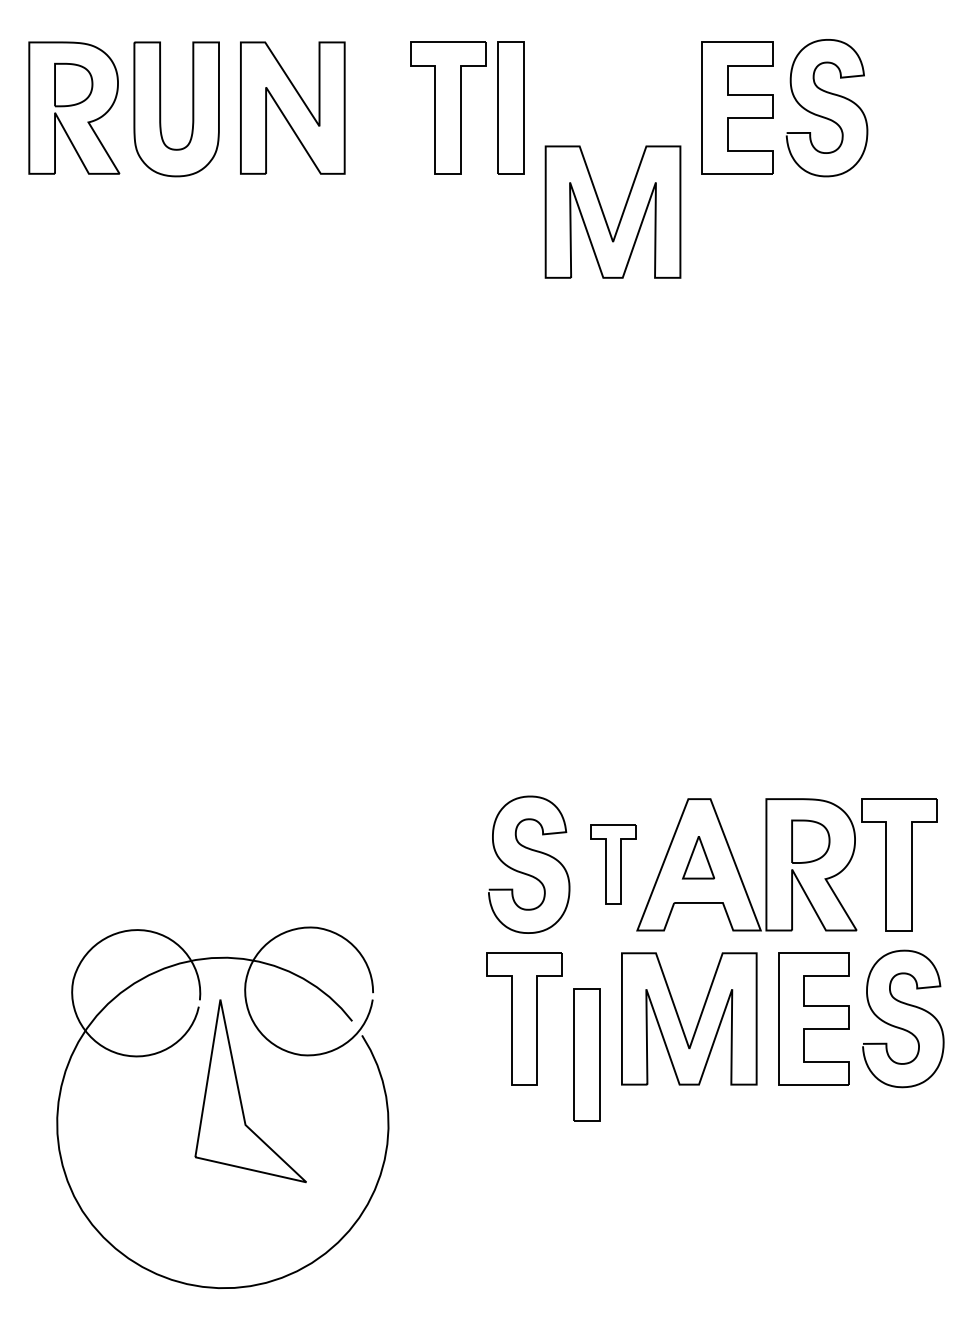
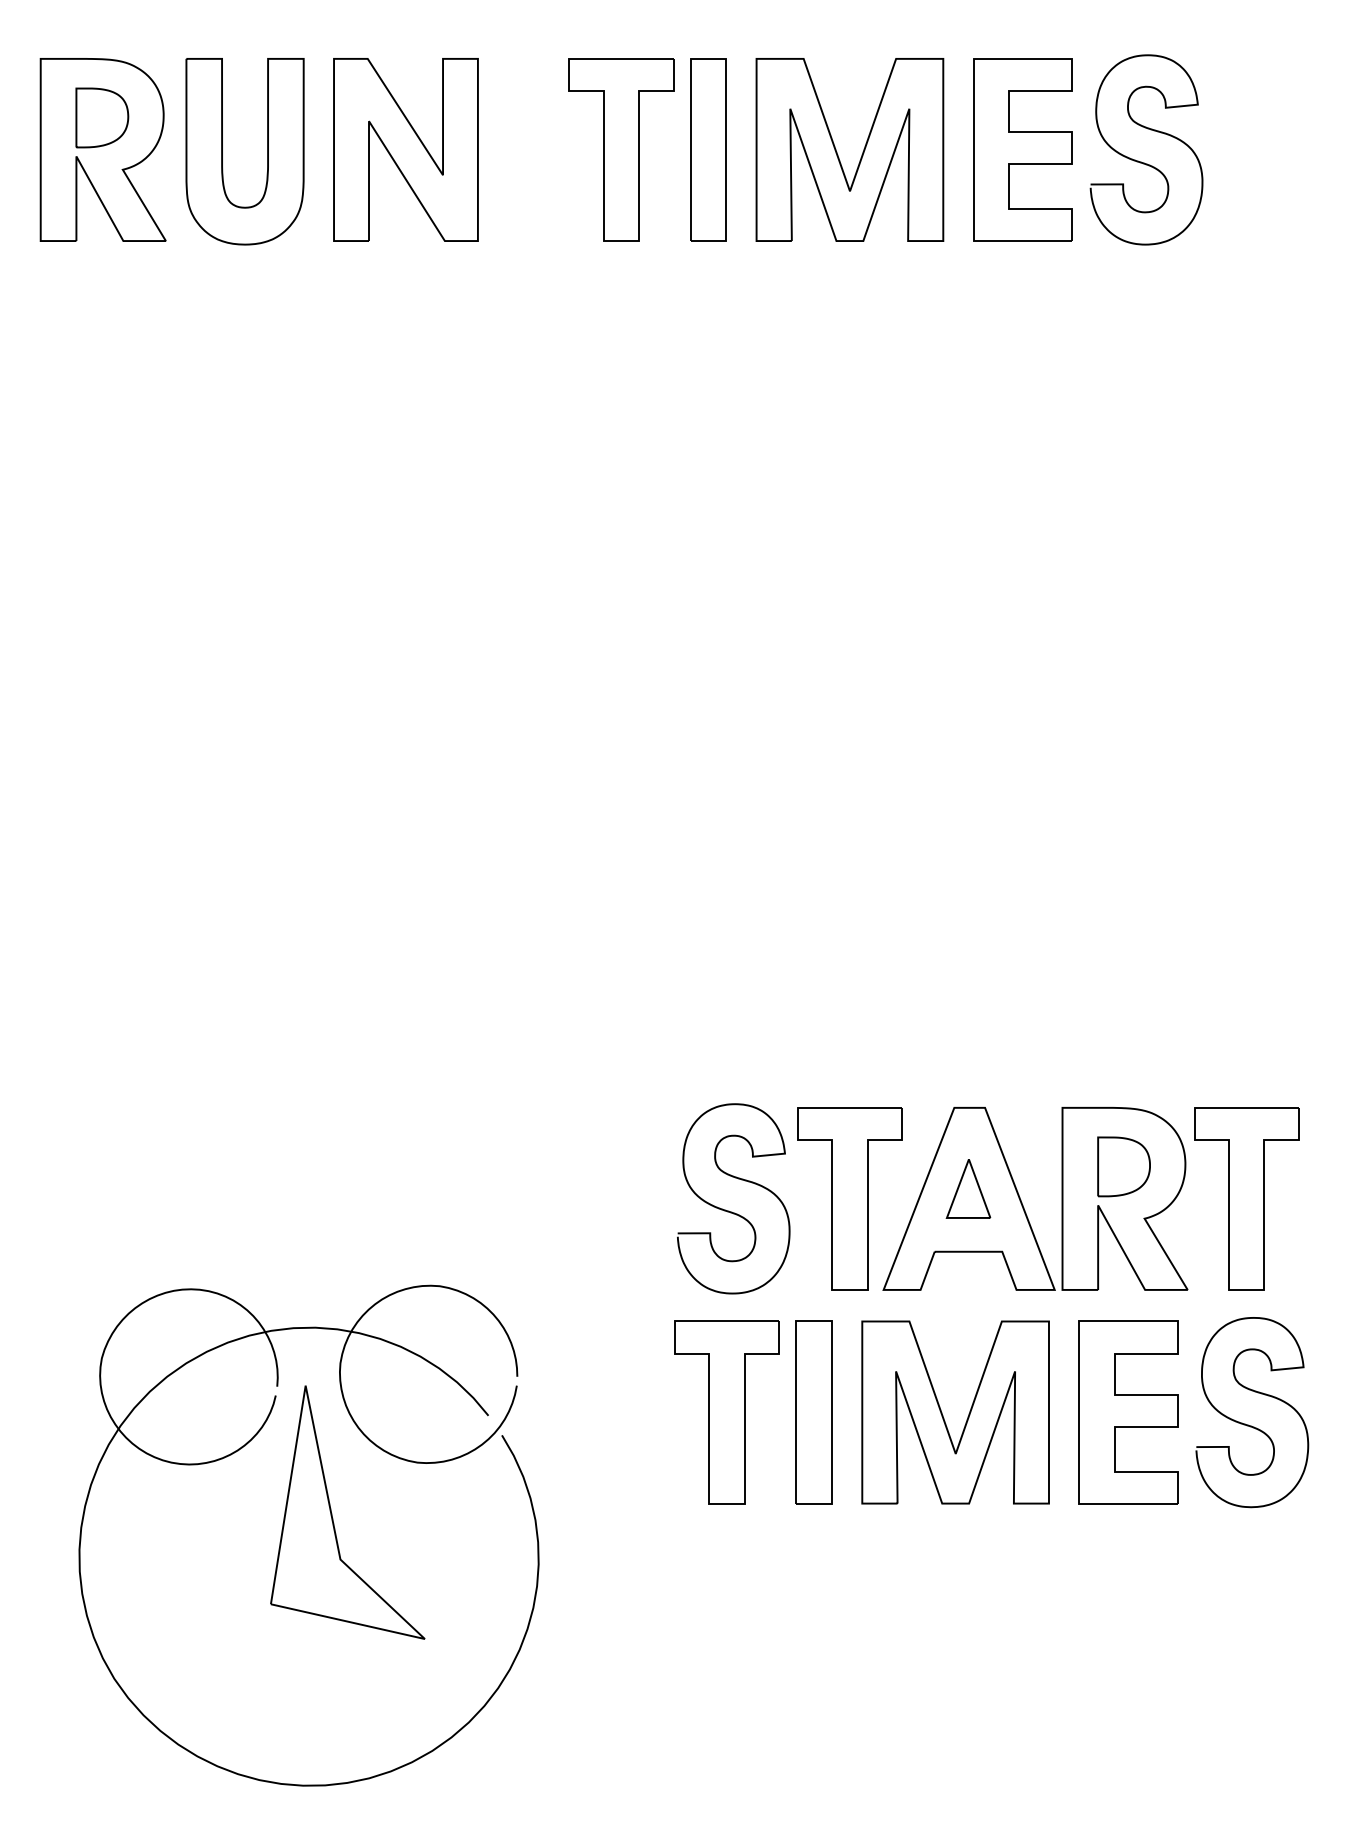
part: (604, 213) -> (838, 151), moved
part: (613, 864) -> (850, 1198), size x1.67
part: (586, 1054) -> (813, 1411), moved

